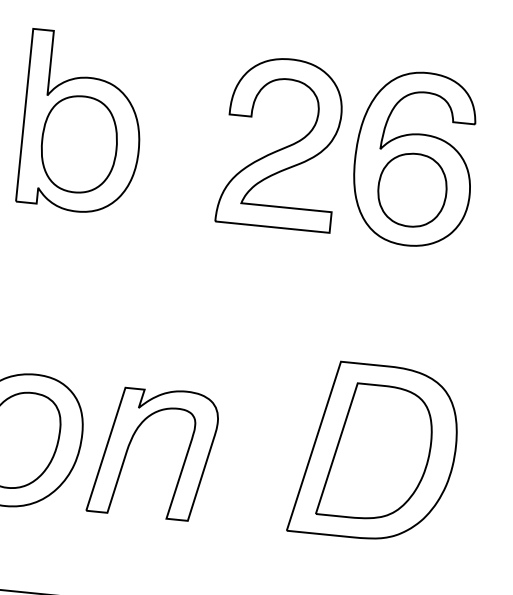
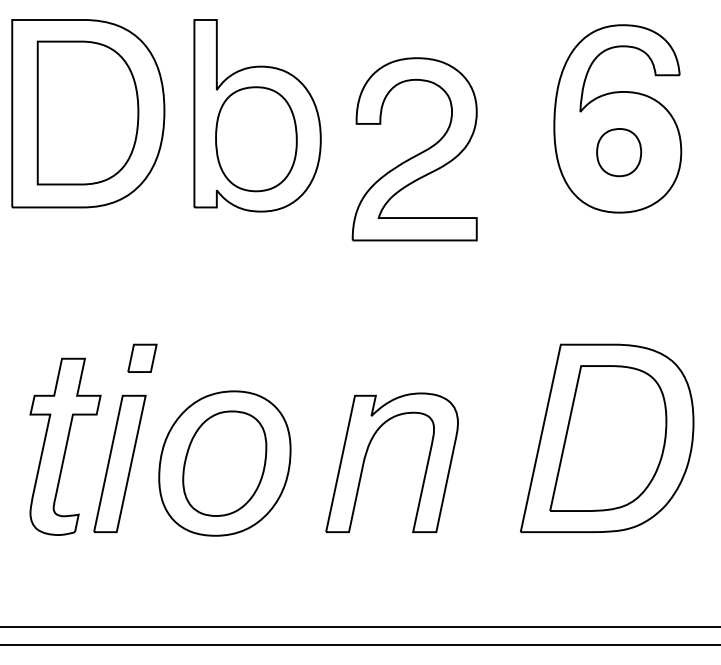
part: (280, 143) -> (414, 149), moved
part: (411, 189) -> (618, 152), size x0.6
part: (131, 442) -> (367, 453), moved

